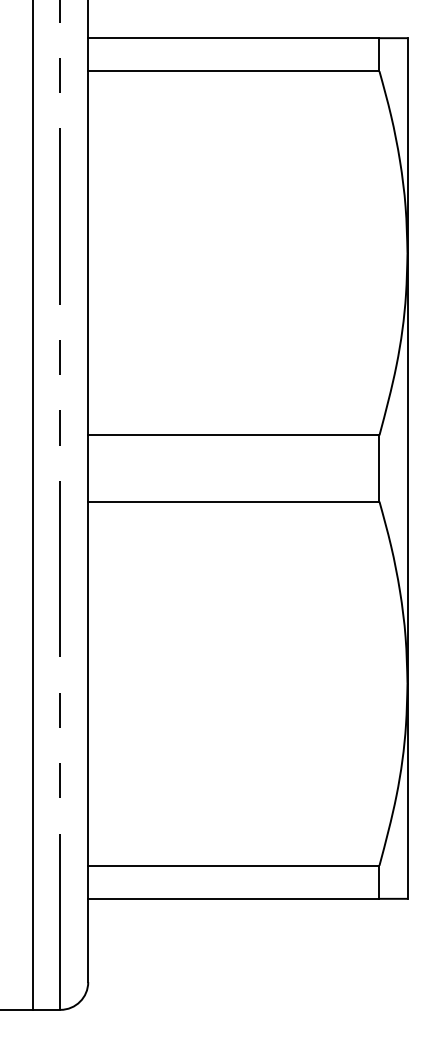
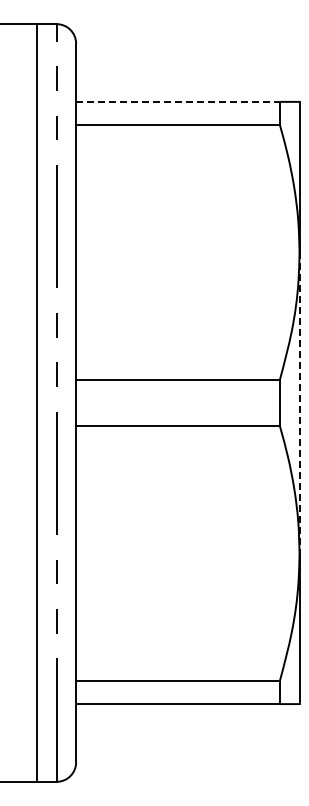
line: (234, 37) -> (178, 101), solid -> dashed
line: (407, 467) -> (299, 402), solid -> dashed

